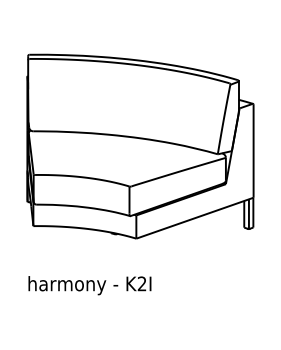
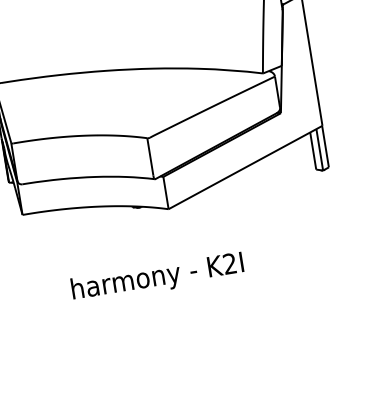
text: (89, 285) -> (157, 277), moved

